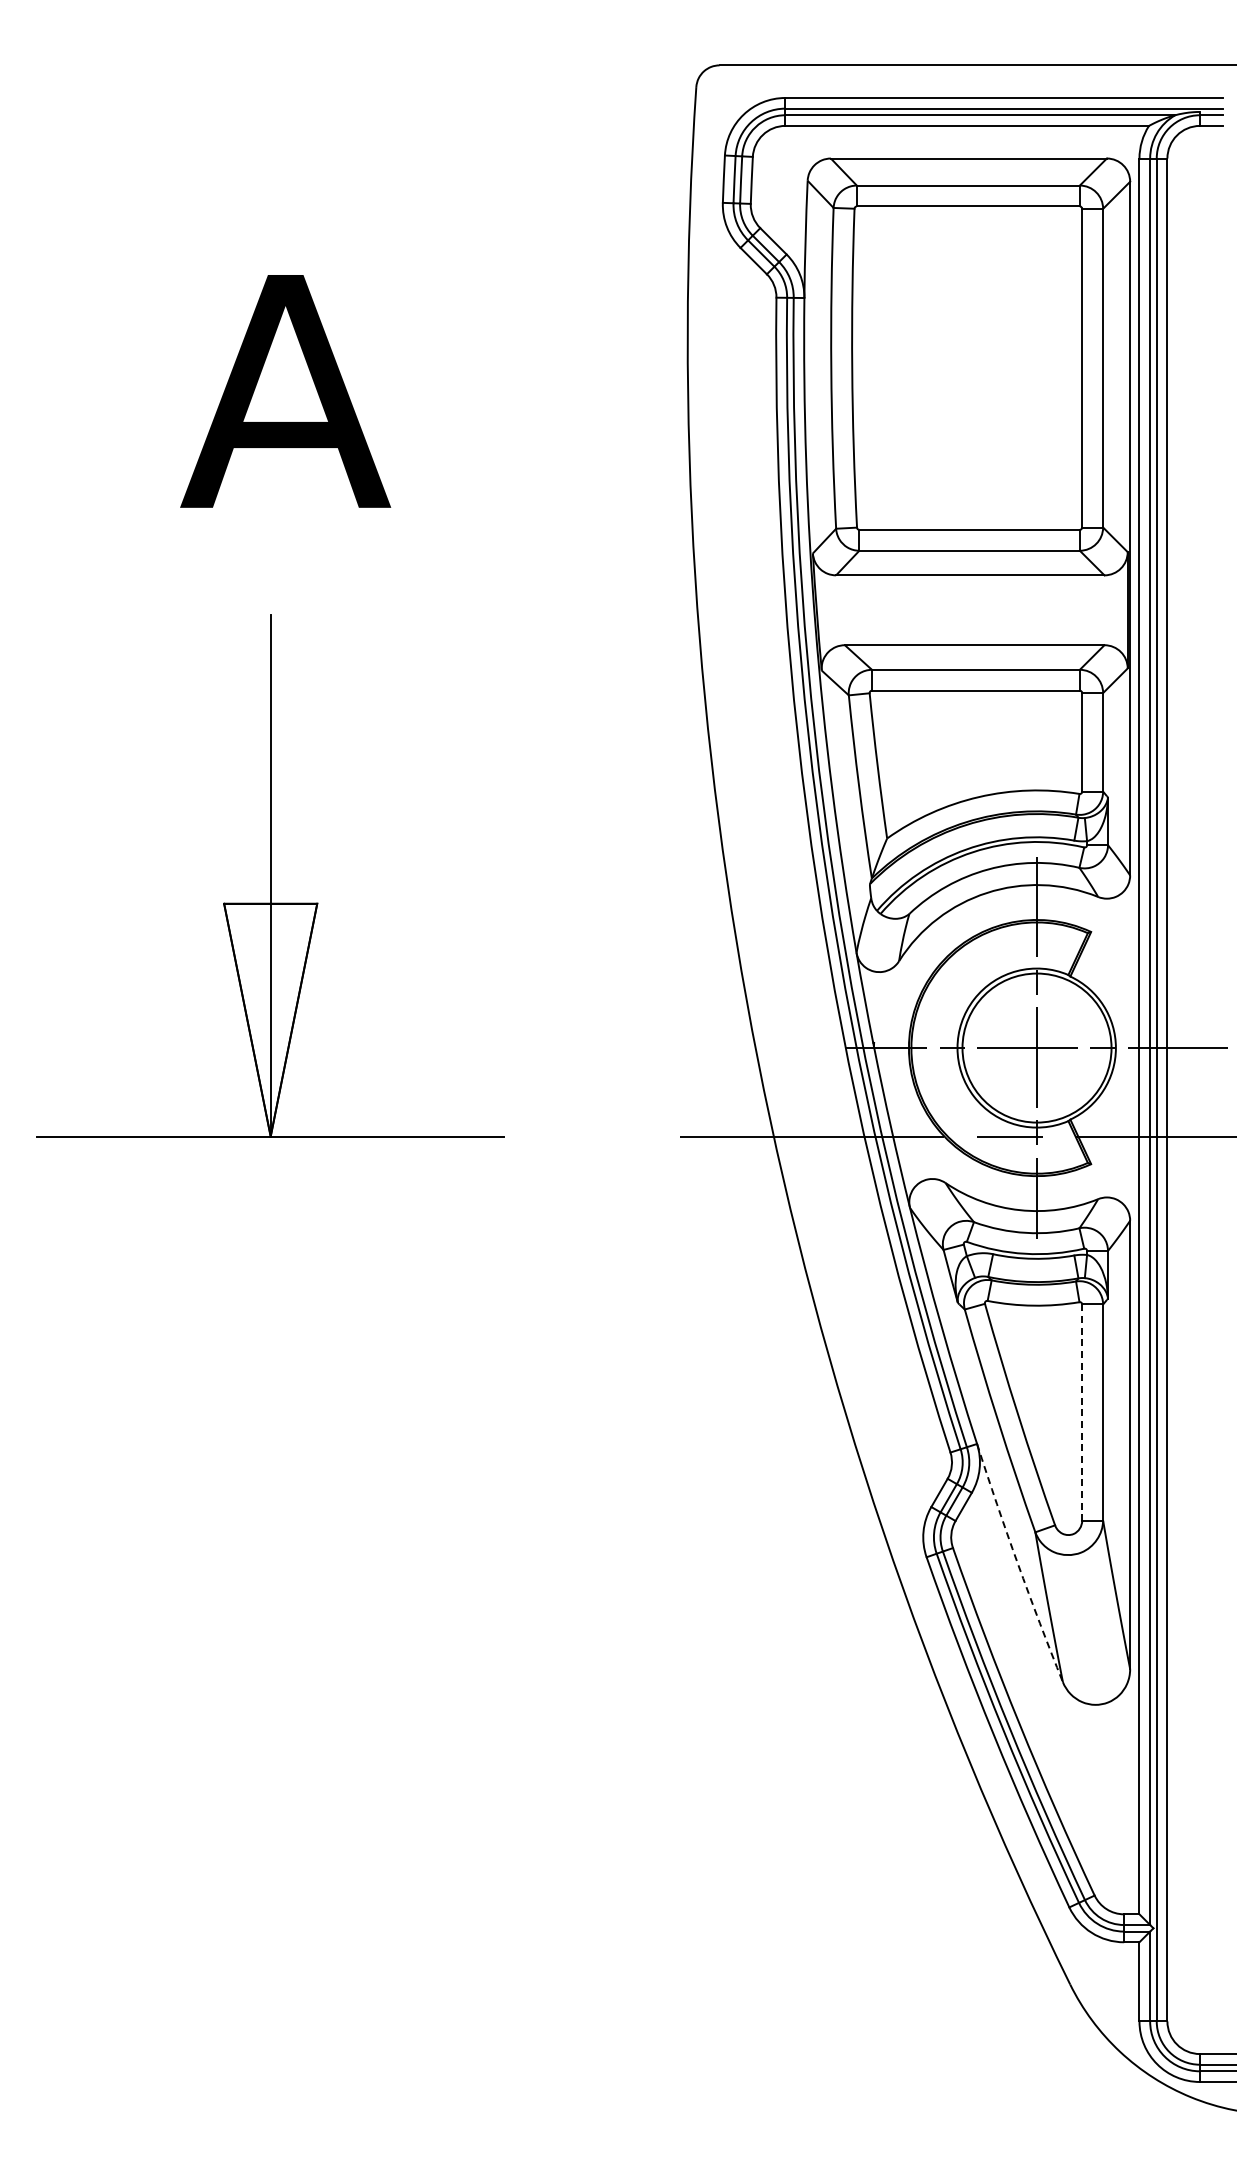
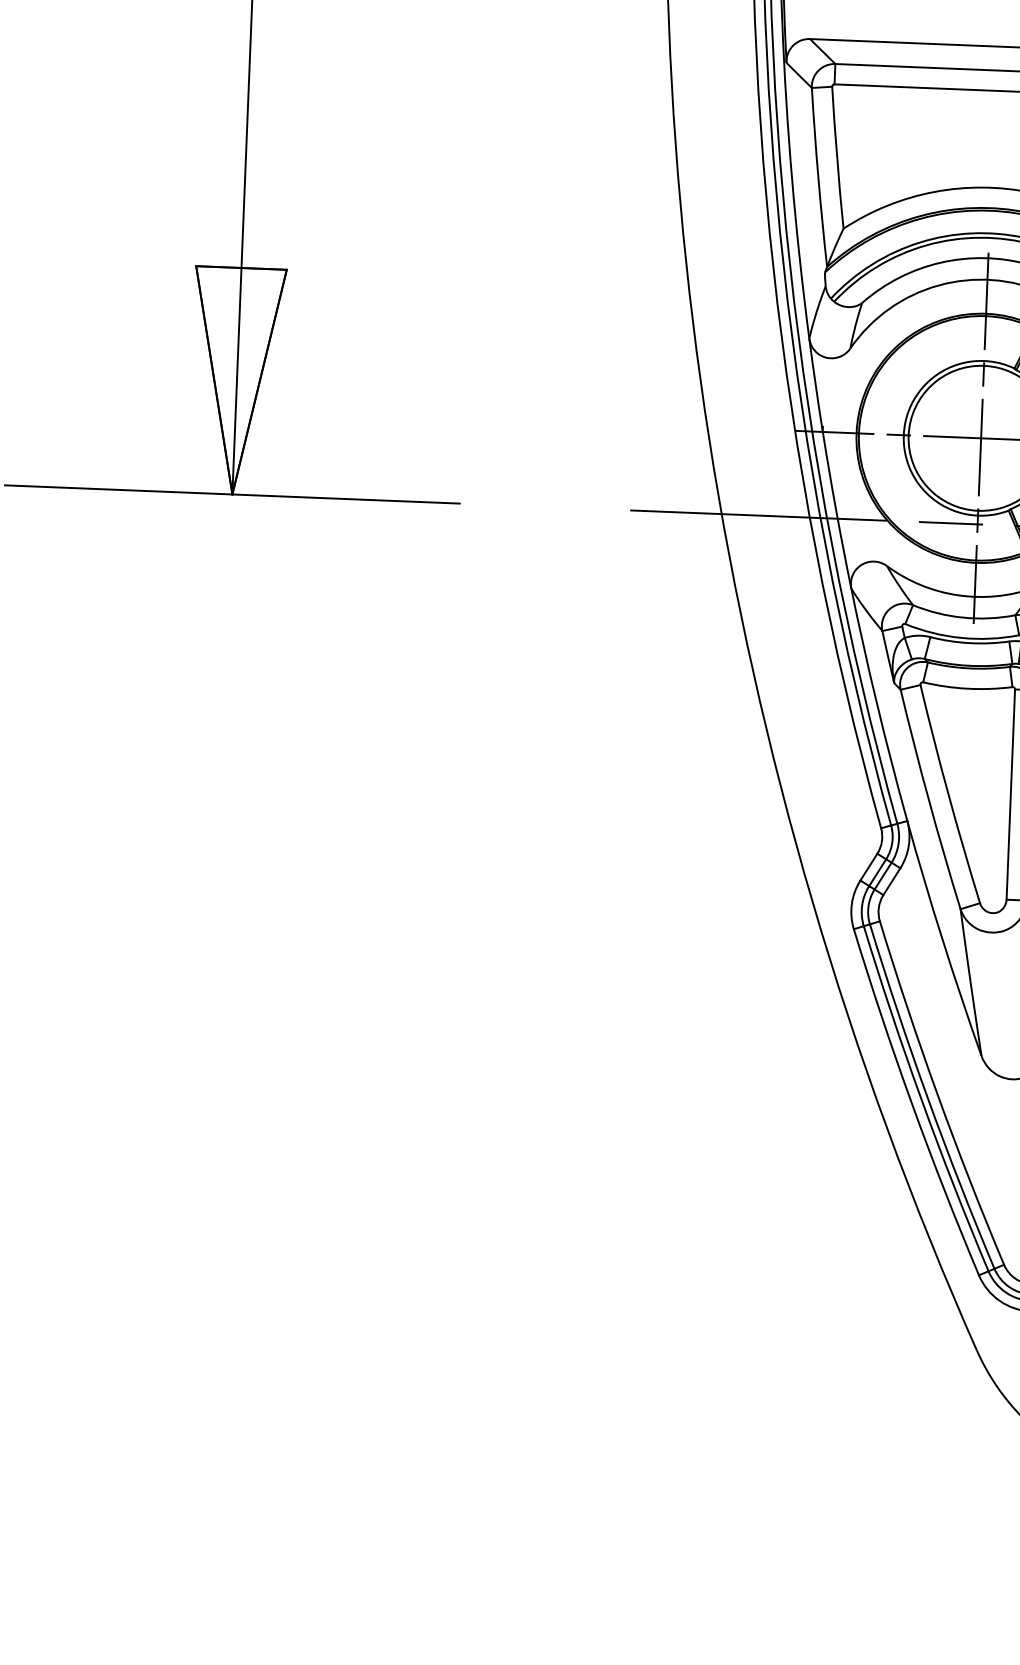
line: (1082, 1413) -> (1011, 795), dashed -> solid
arc: (1017, 1563) -> (942, 938), dashed -> solid

